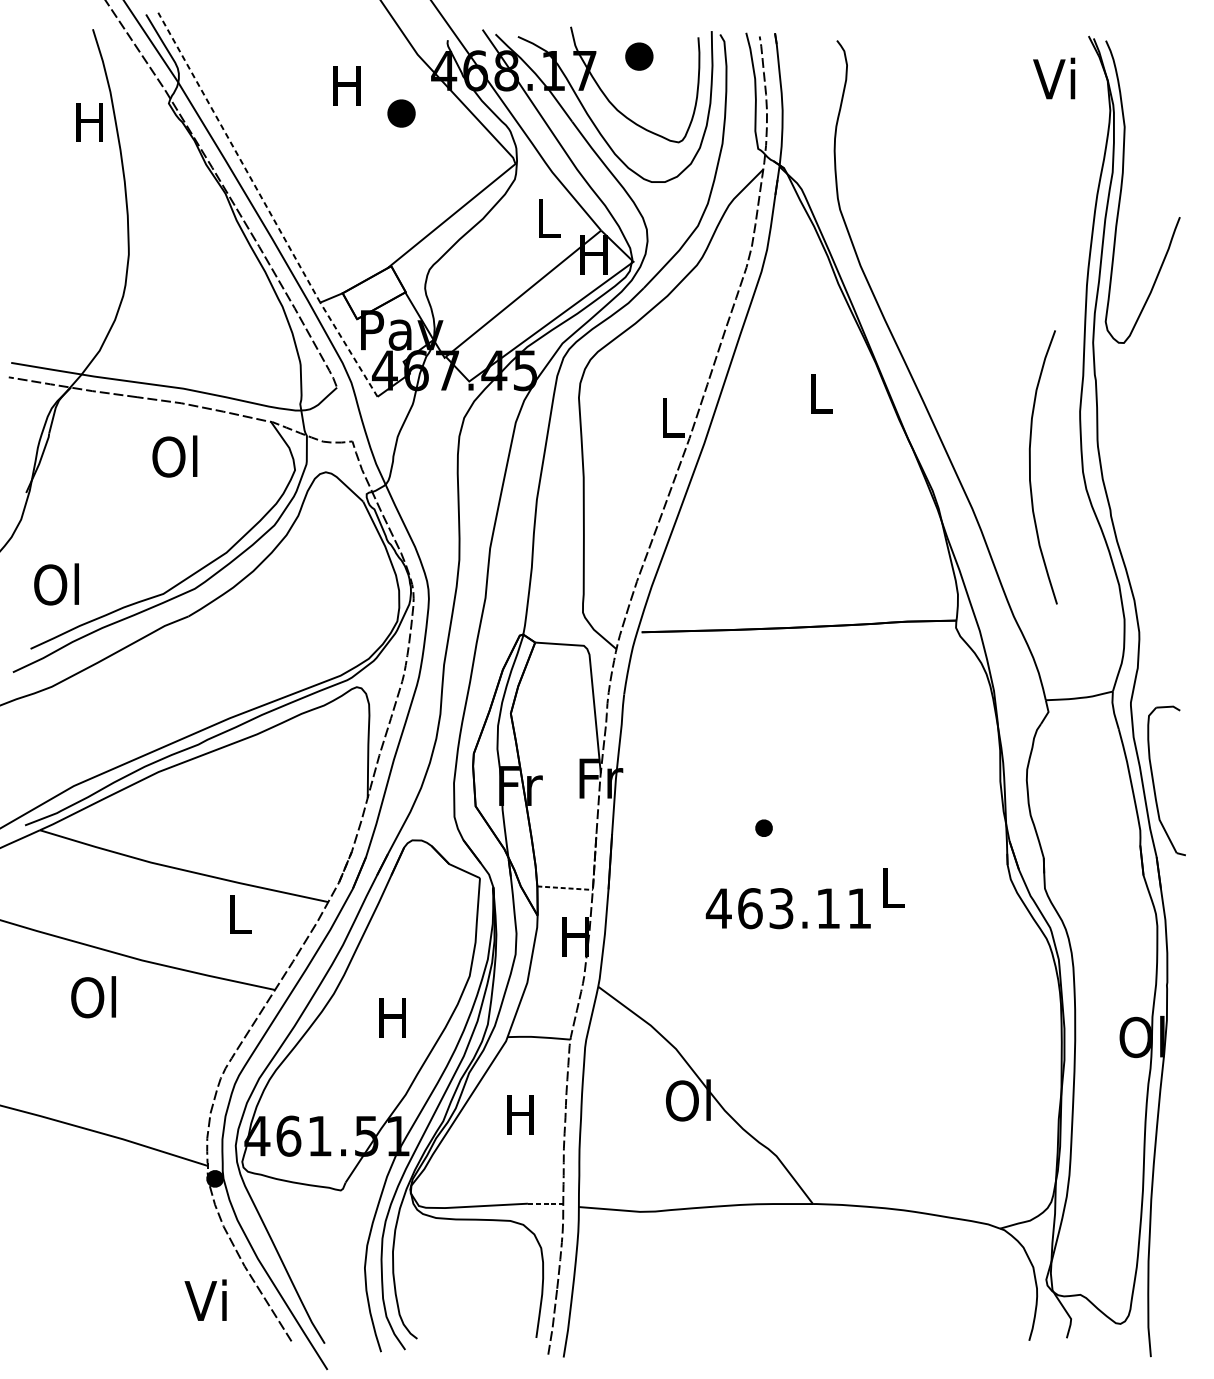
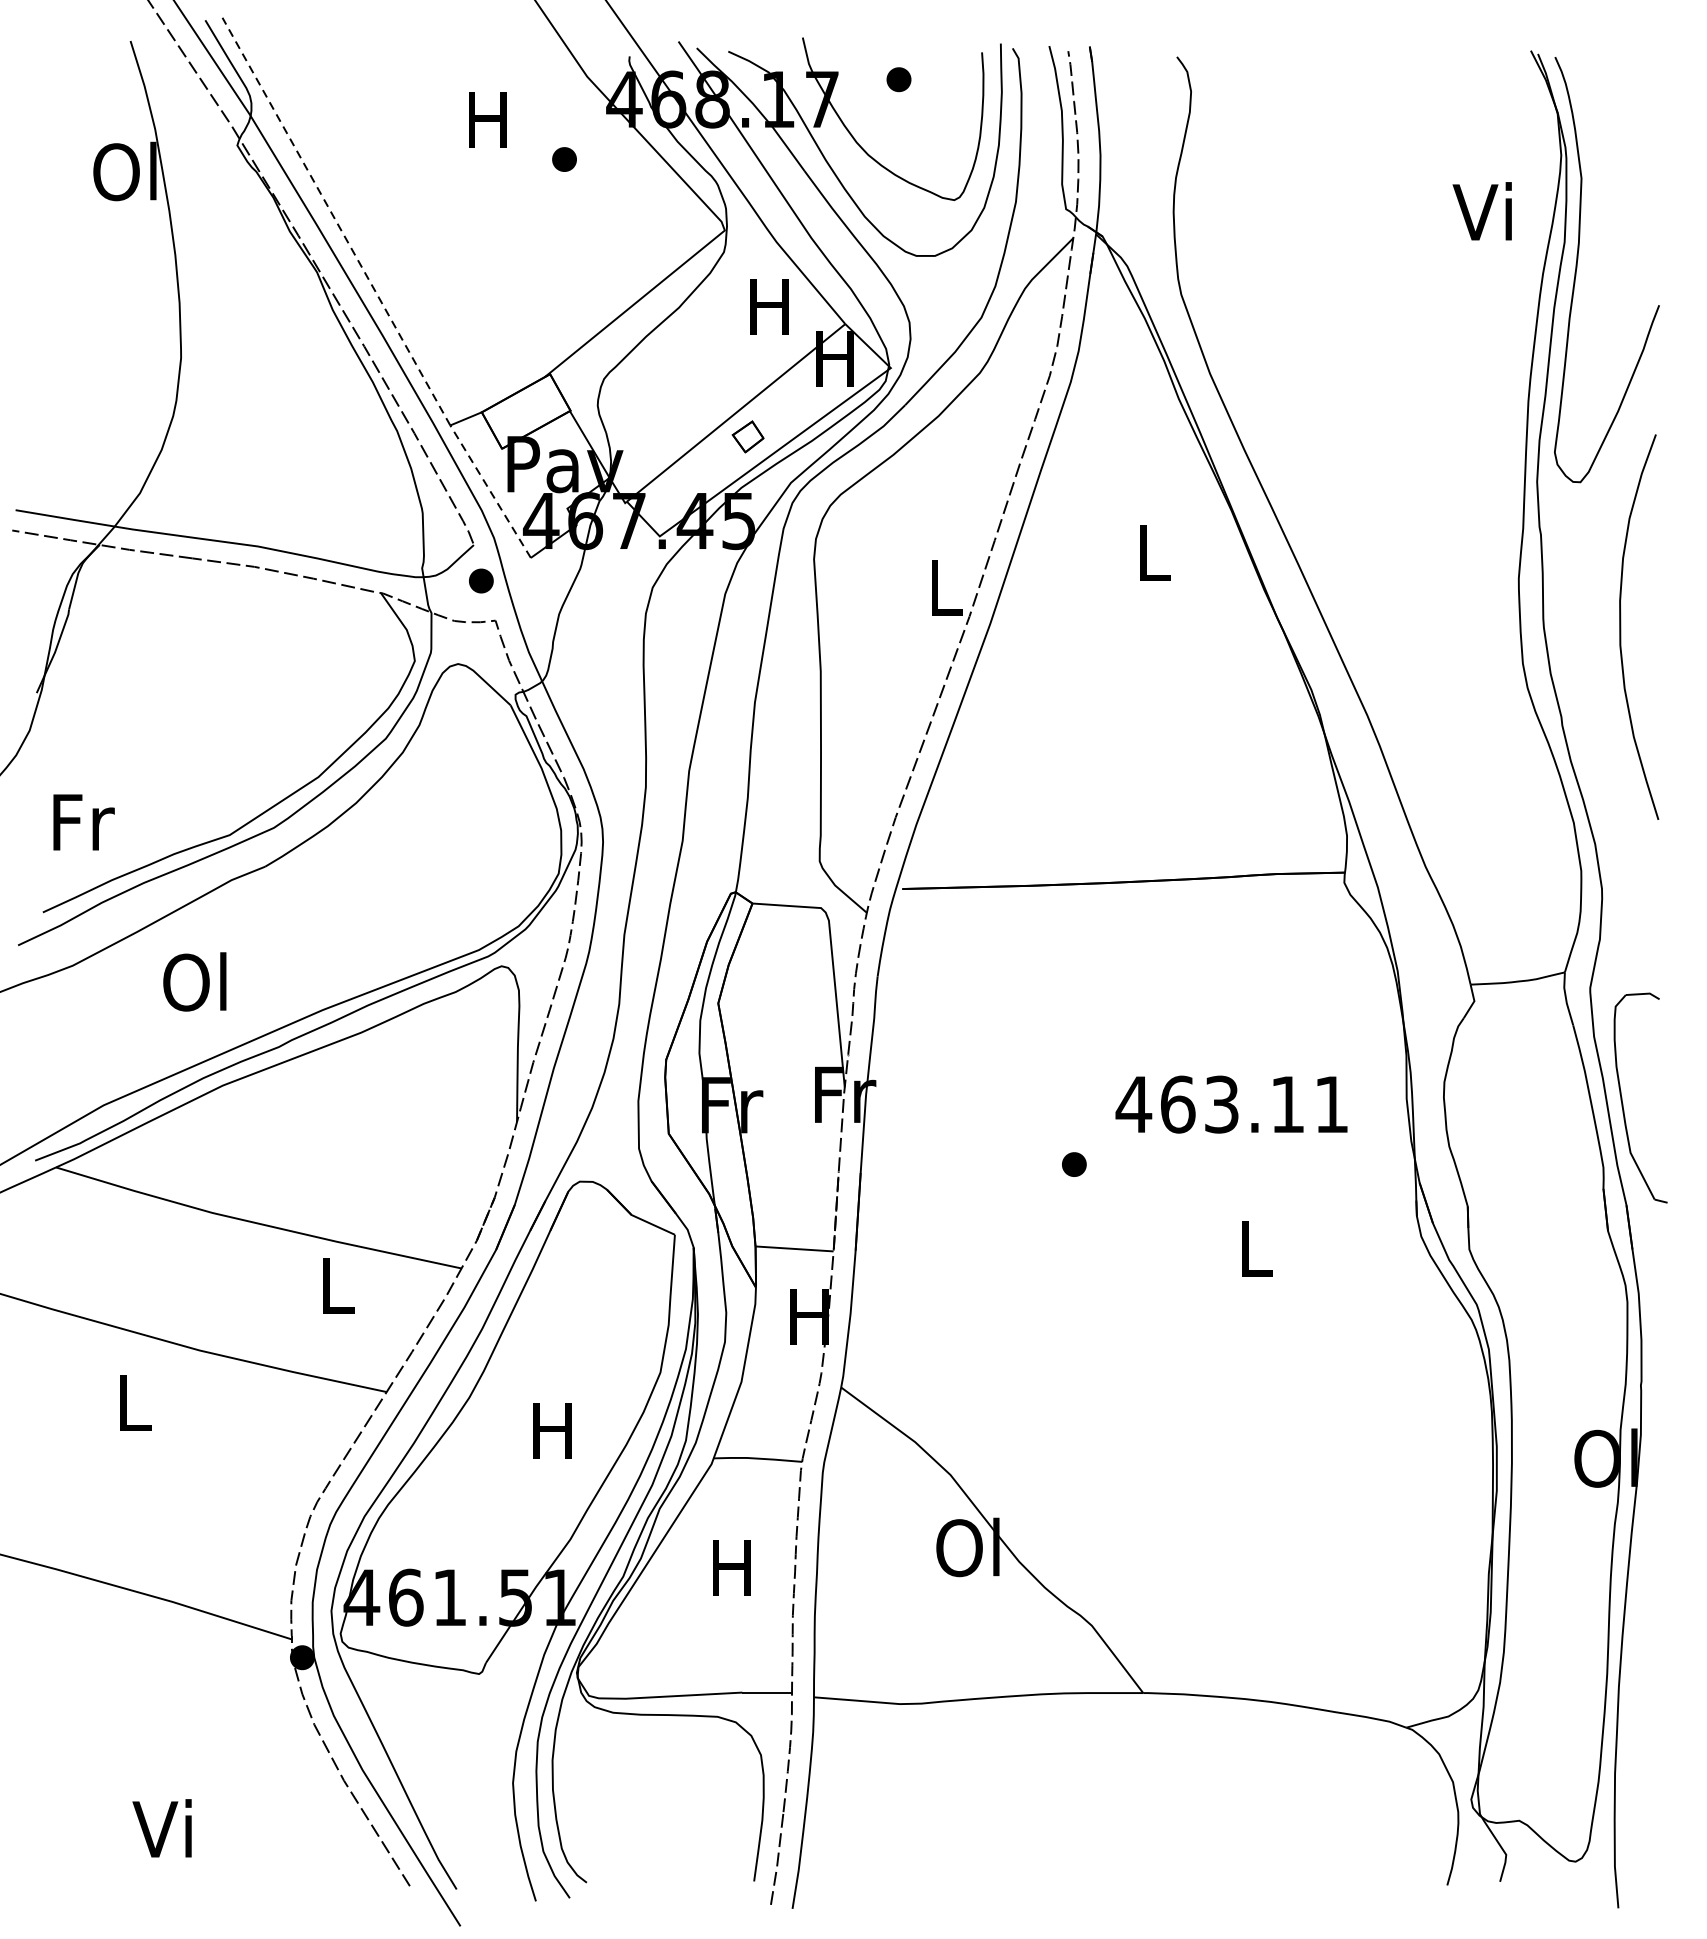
part: (638, 56) -> (898, 79), size x0.62
text: (1053, 78) -> (1481, 211), moved
part: (401, 113) -> (564, 159), size x0.62
text: (88, 122) -> (124, 171), H -> Ol
text: (547, 218) -> (769, 306), L -> H
part: (531, 310) -> (747, 436), added
part: (342, 412) -> (481, 580), added
text: (174, 456) -> (194, 981), moved
curve: (1030, 466) -> (1621, 626), moved
text: (57, 584) -> (80, 821), Ol -> Fr
line: (565, 887) -> (794, 1248), dashed -> solid
text: (788, 908) -> (1231, 1104), moved
text: (93, 996) -> (131, 1401), Ol -> L
line: (545, 1203) -> (767, 1692), dashed -> solid
text: (205, 1300) -> (161, 1828), moved

